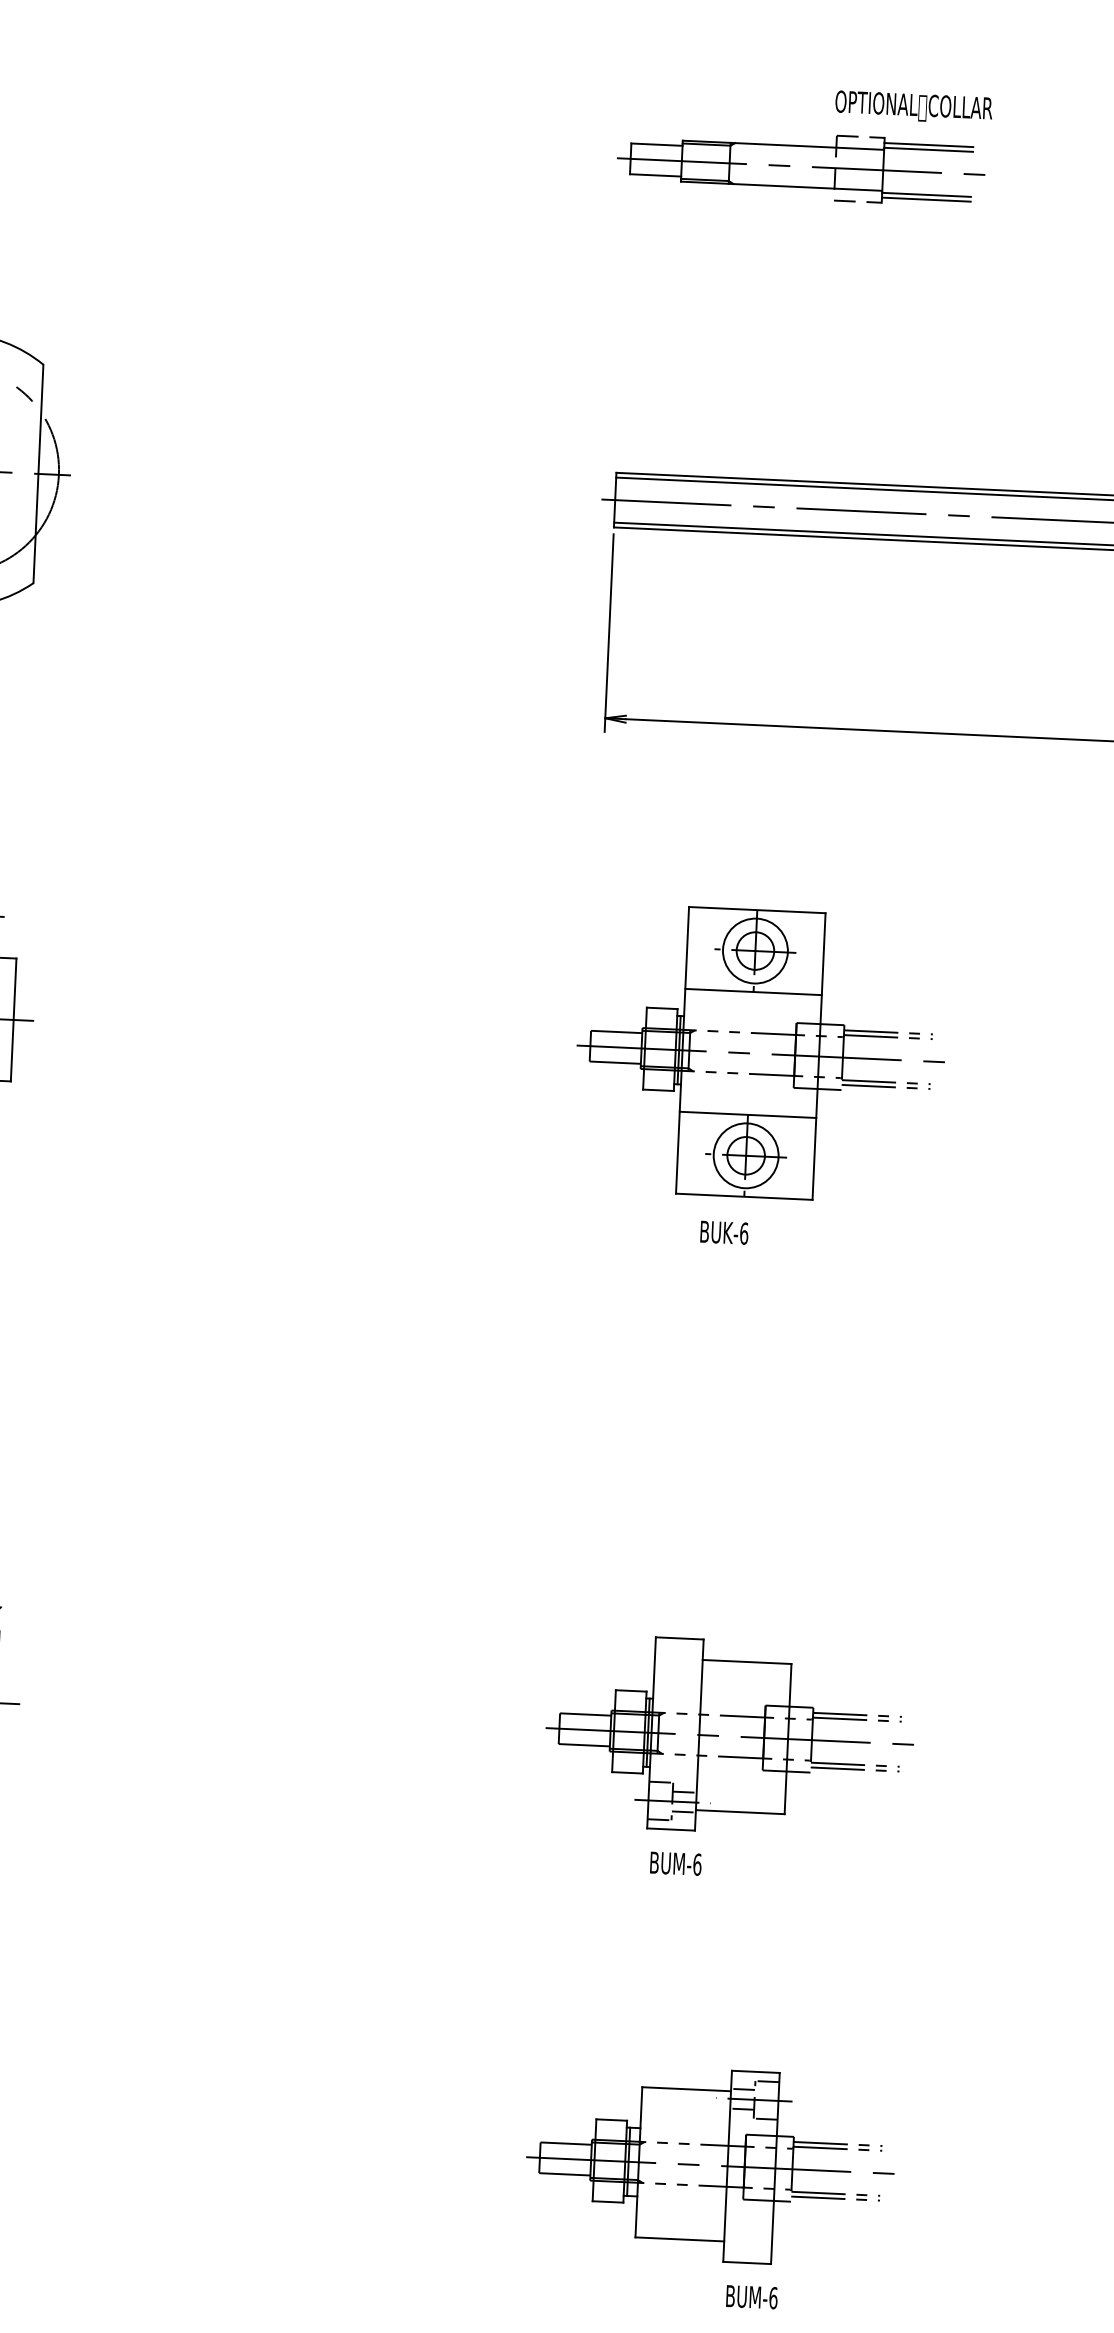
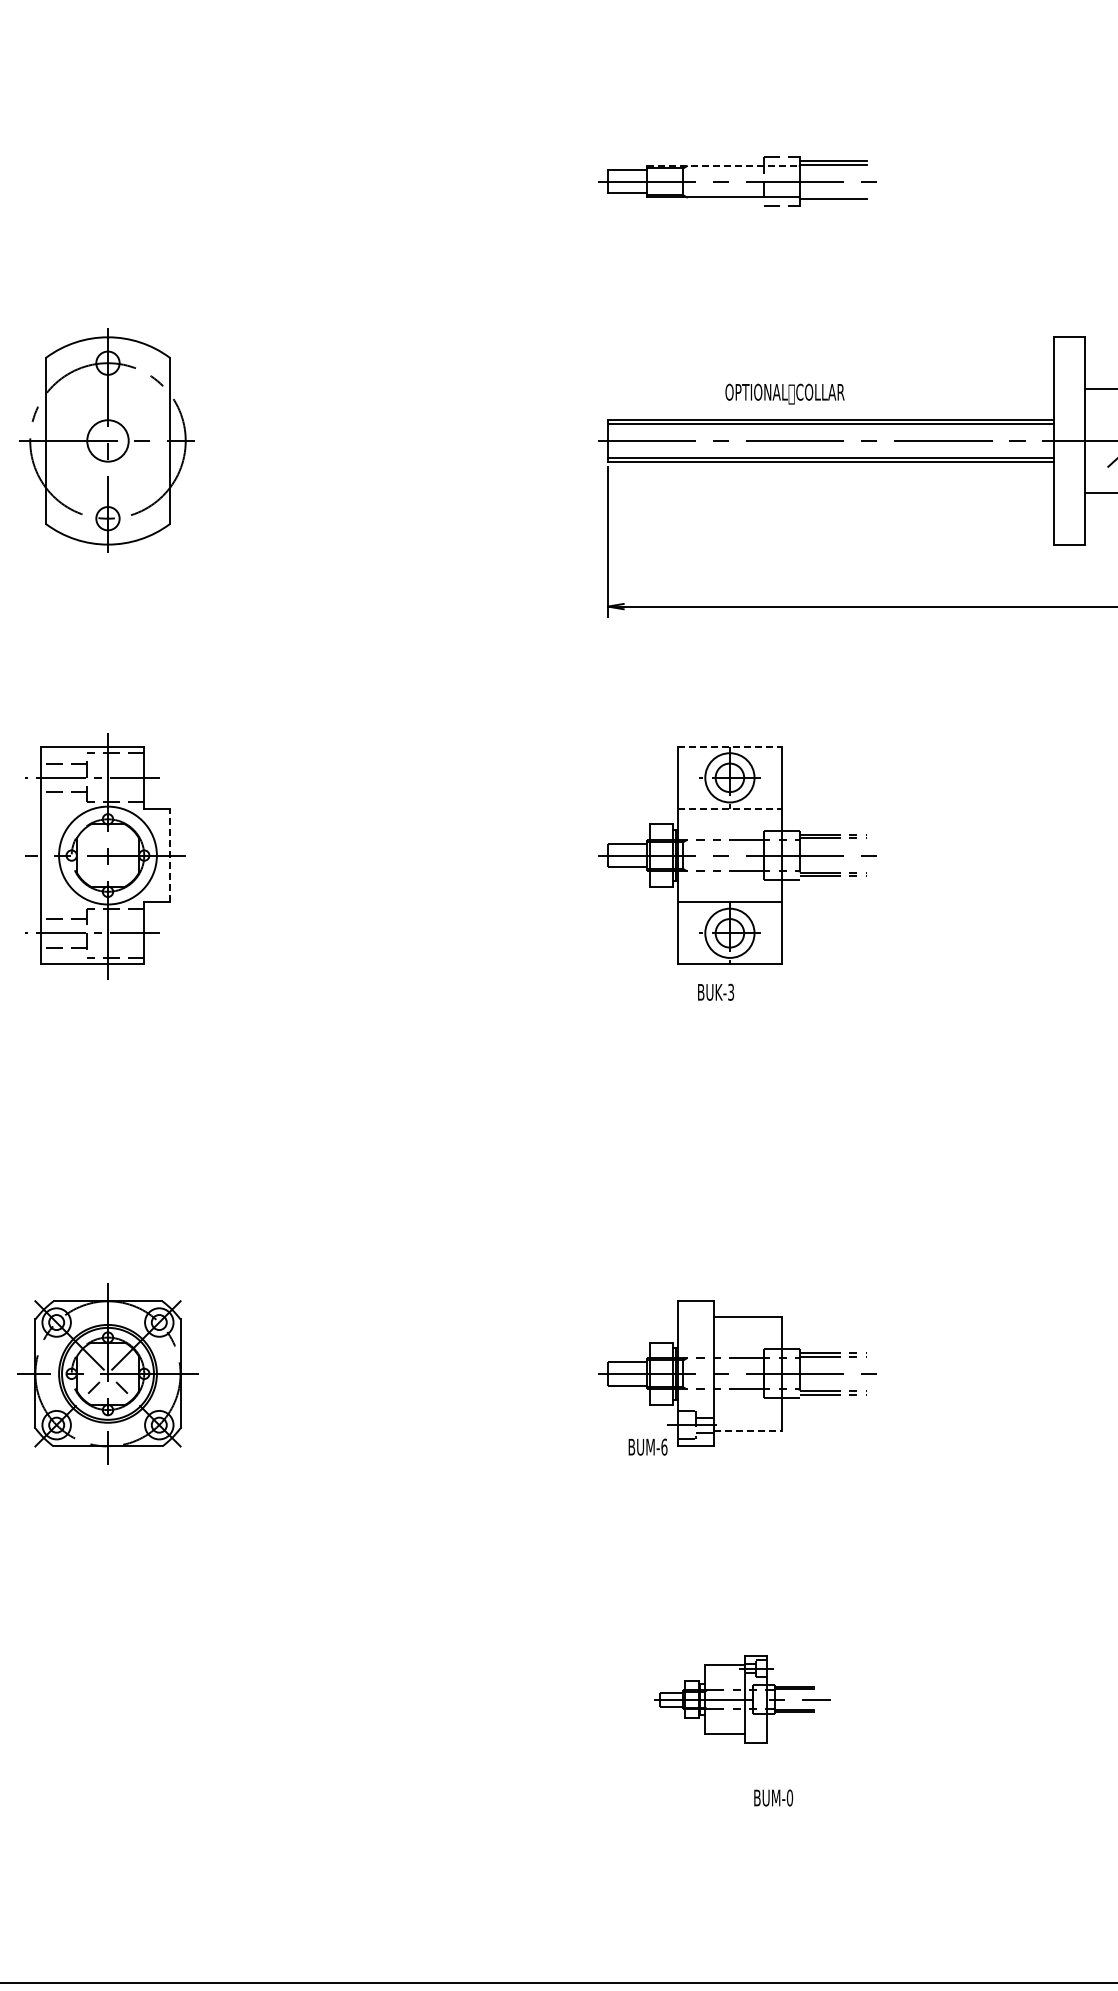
text: (913, 106) -> (784, 393), moved
line: (782, 145) -> (722, 166), solid -> dashed
line: (926, 199) -> (833, 202), removed
line: (756, 909) -> (729, 746), solid -> dashed
line: (753, 991) -> (729, 808), solid -> dashed
line: (14, 1019) -> (170, 855), solid -> dashed
text: (744, 1232) -> (731, 991), BUK-6 -> BUK-3
line: (740, 1811) -> (748, 1430), solid -> dashed
text: (675, 1862) -> (647, 1446), moved
part: (710, 2165) -> (737, 1699), size x0.6
text: (774, 2297) -> (790, 1797), BUM-6 -> BUM-0

